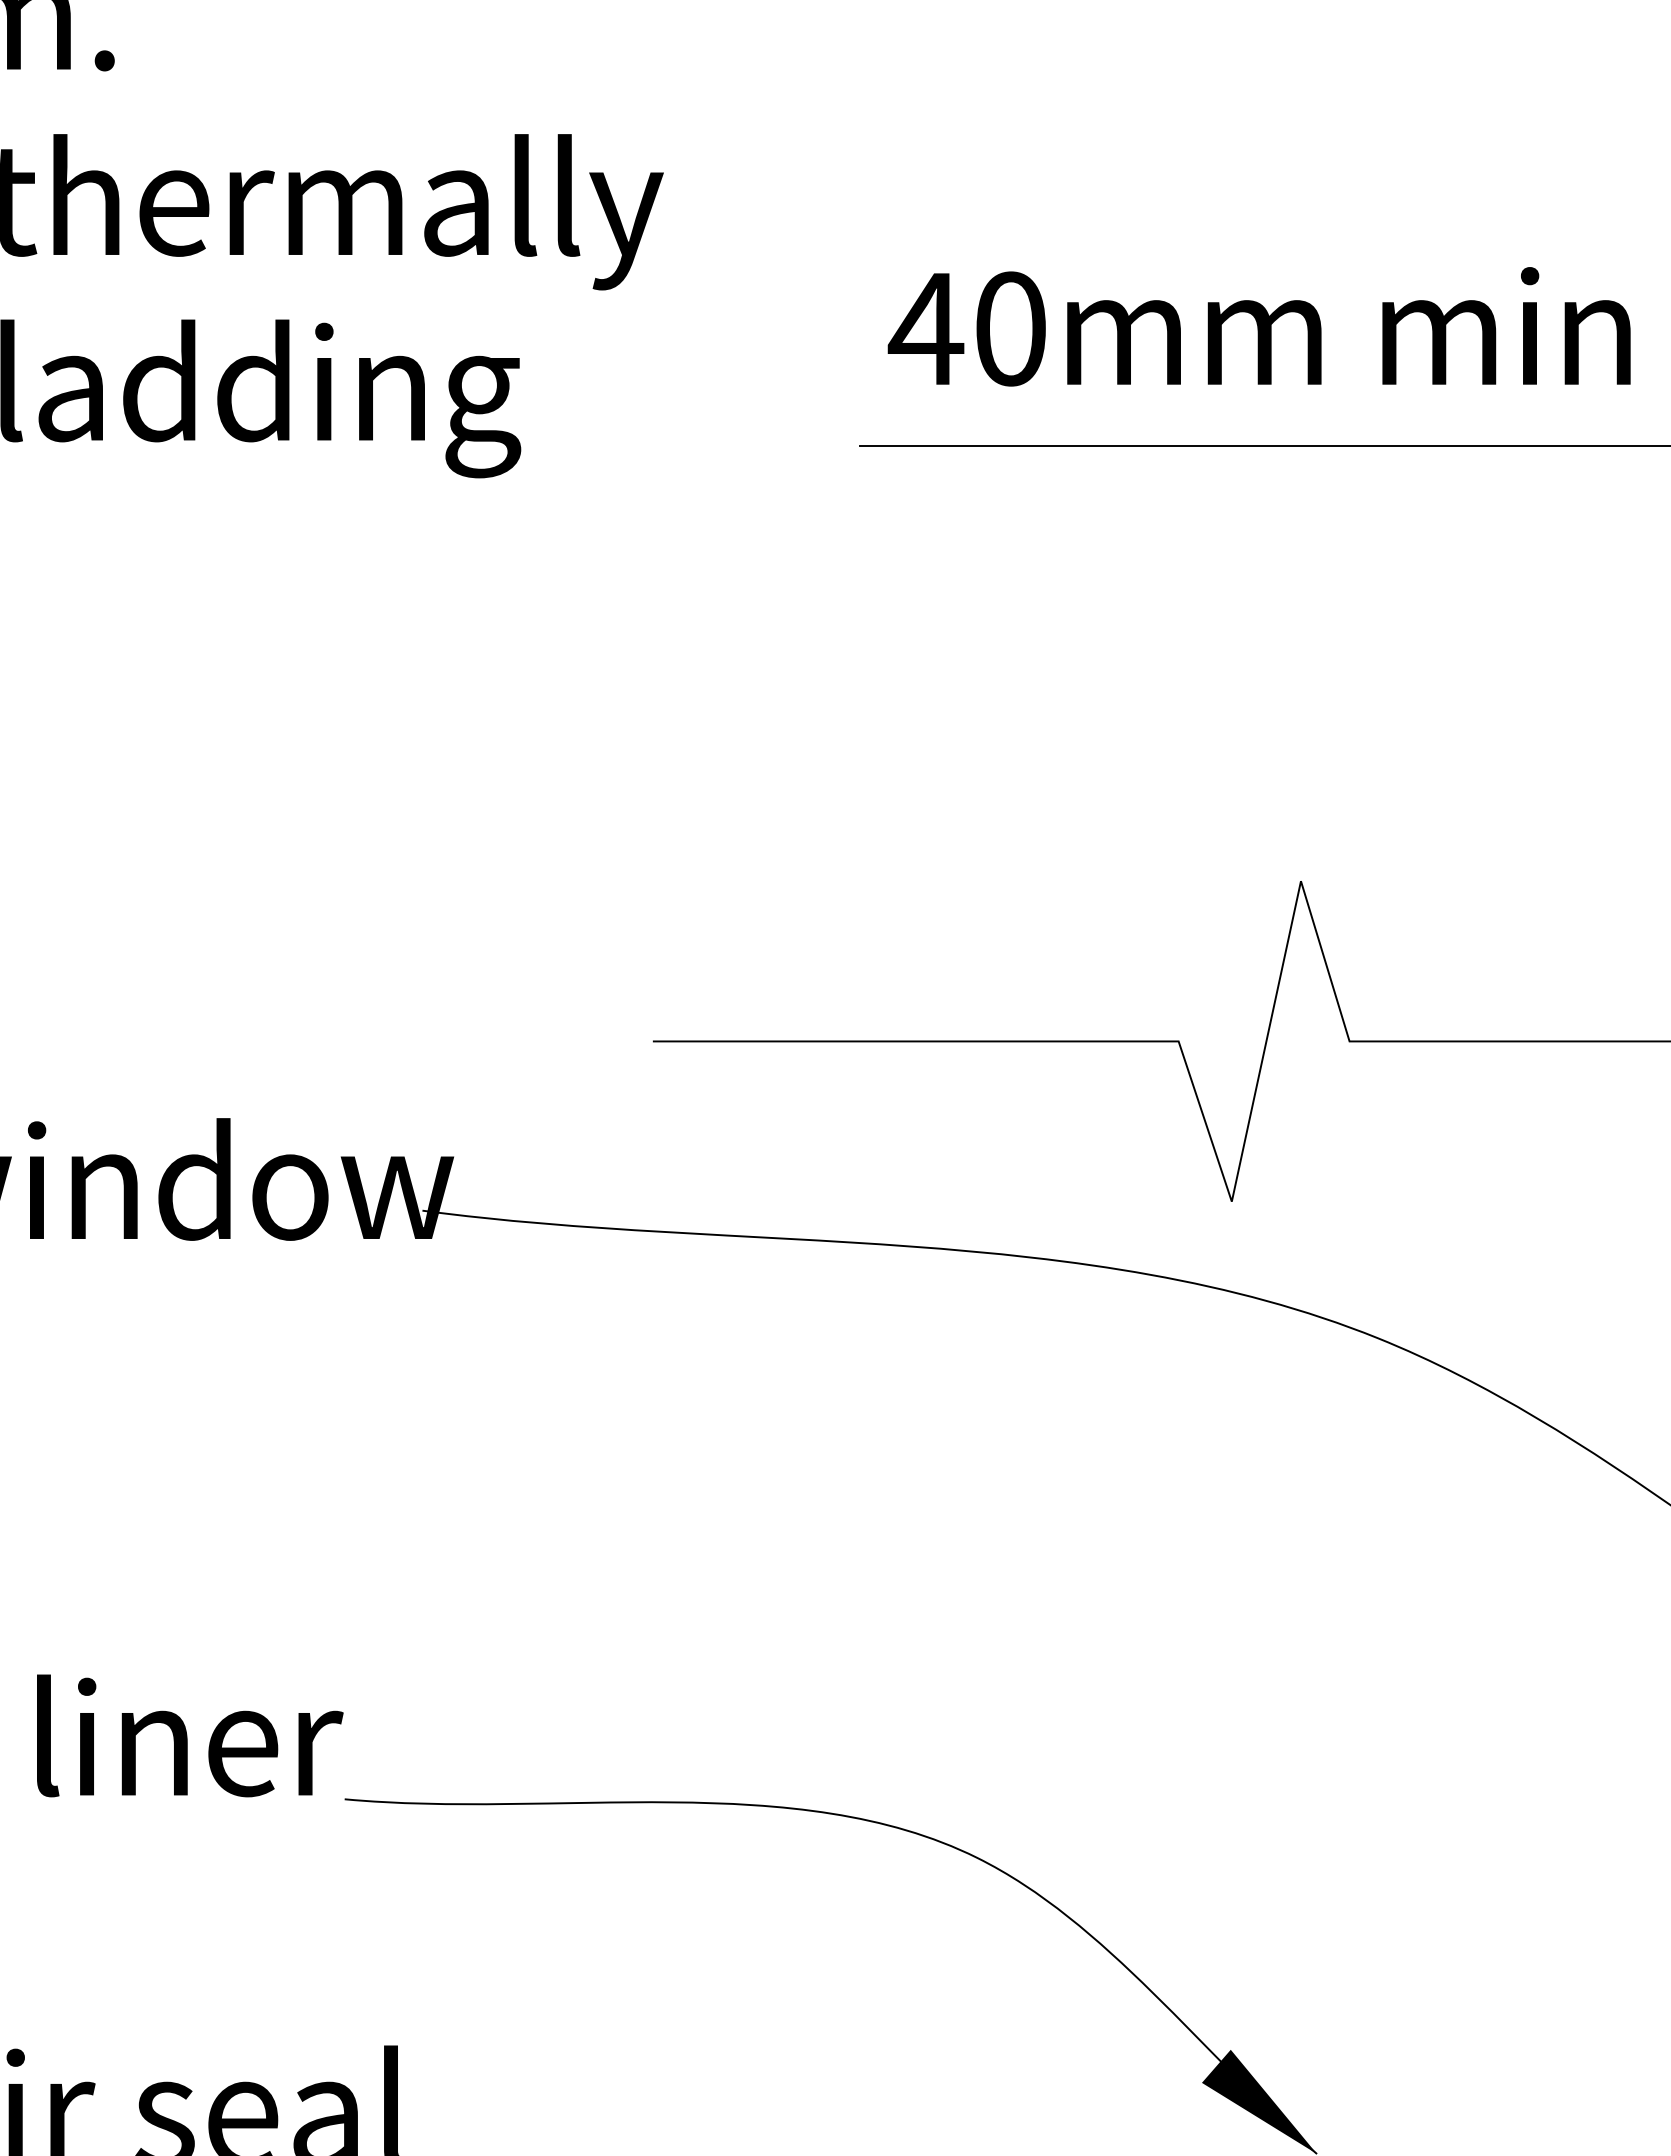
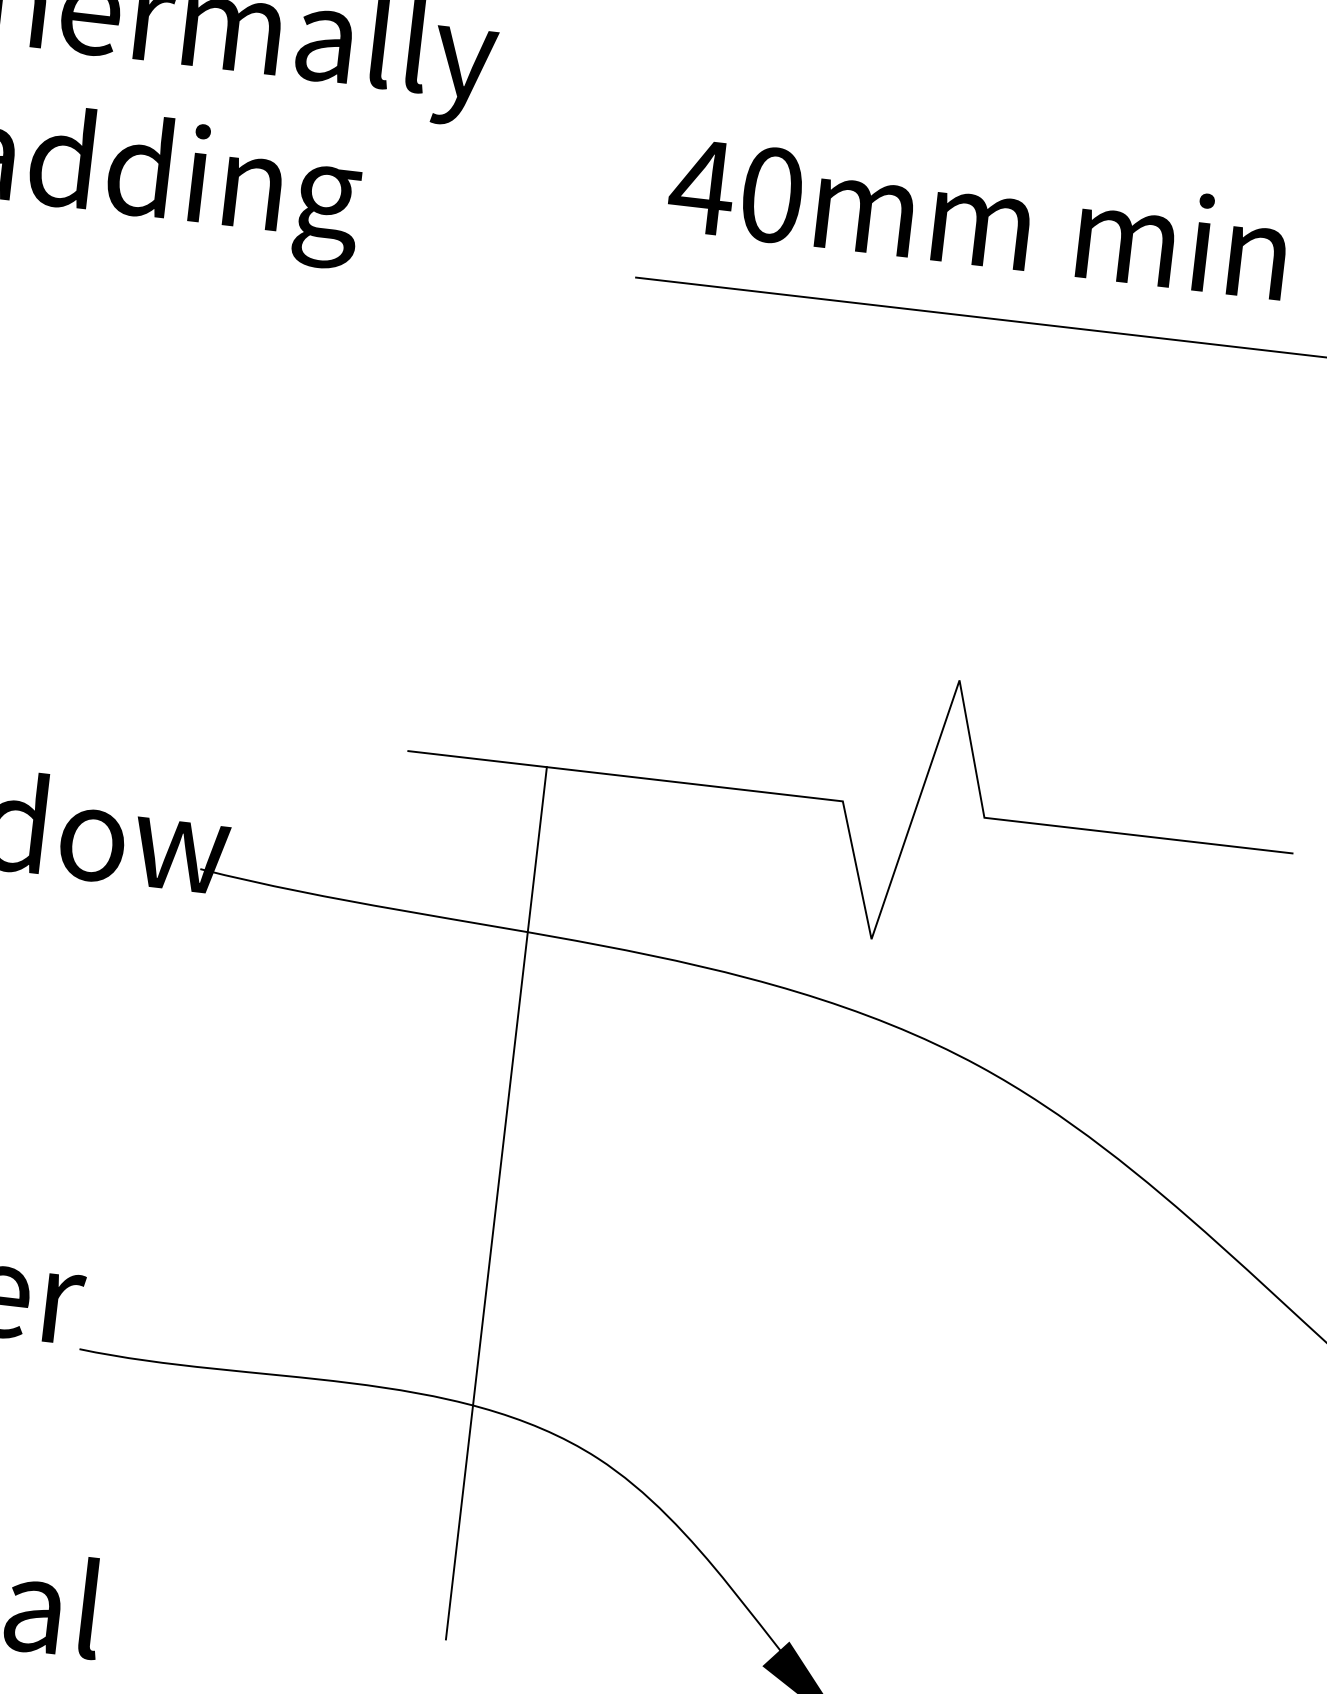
line: (821, 1567) -> (496, 1202), added

